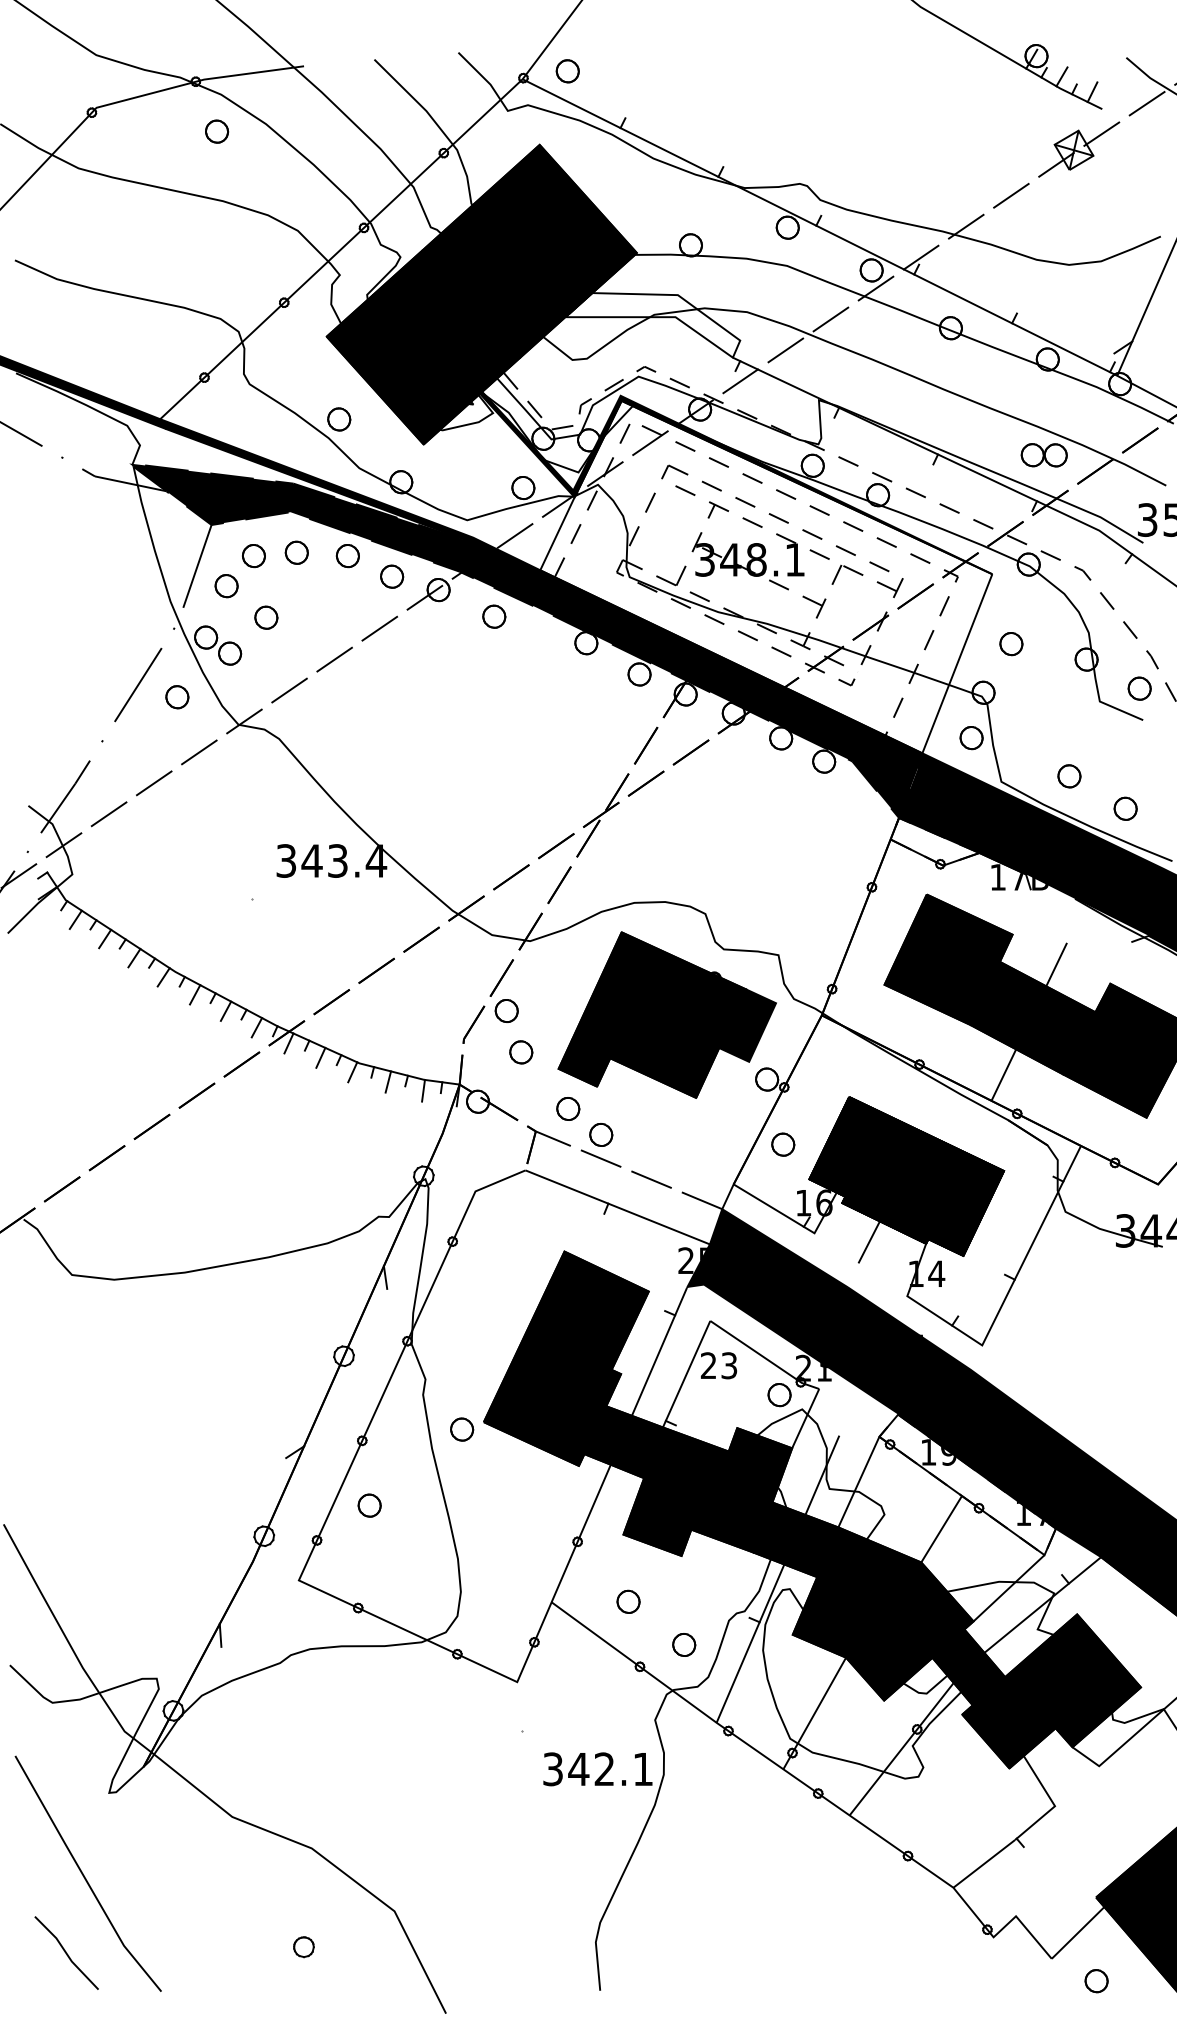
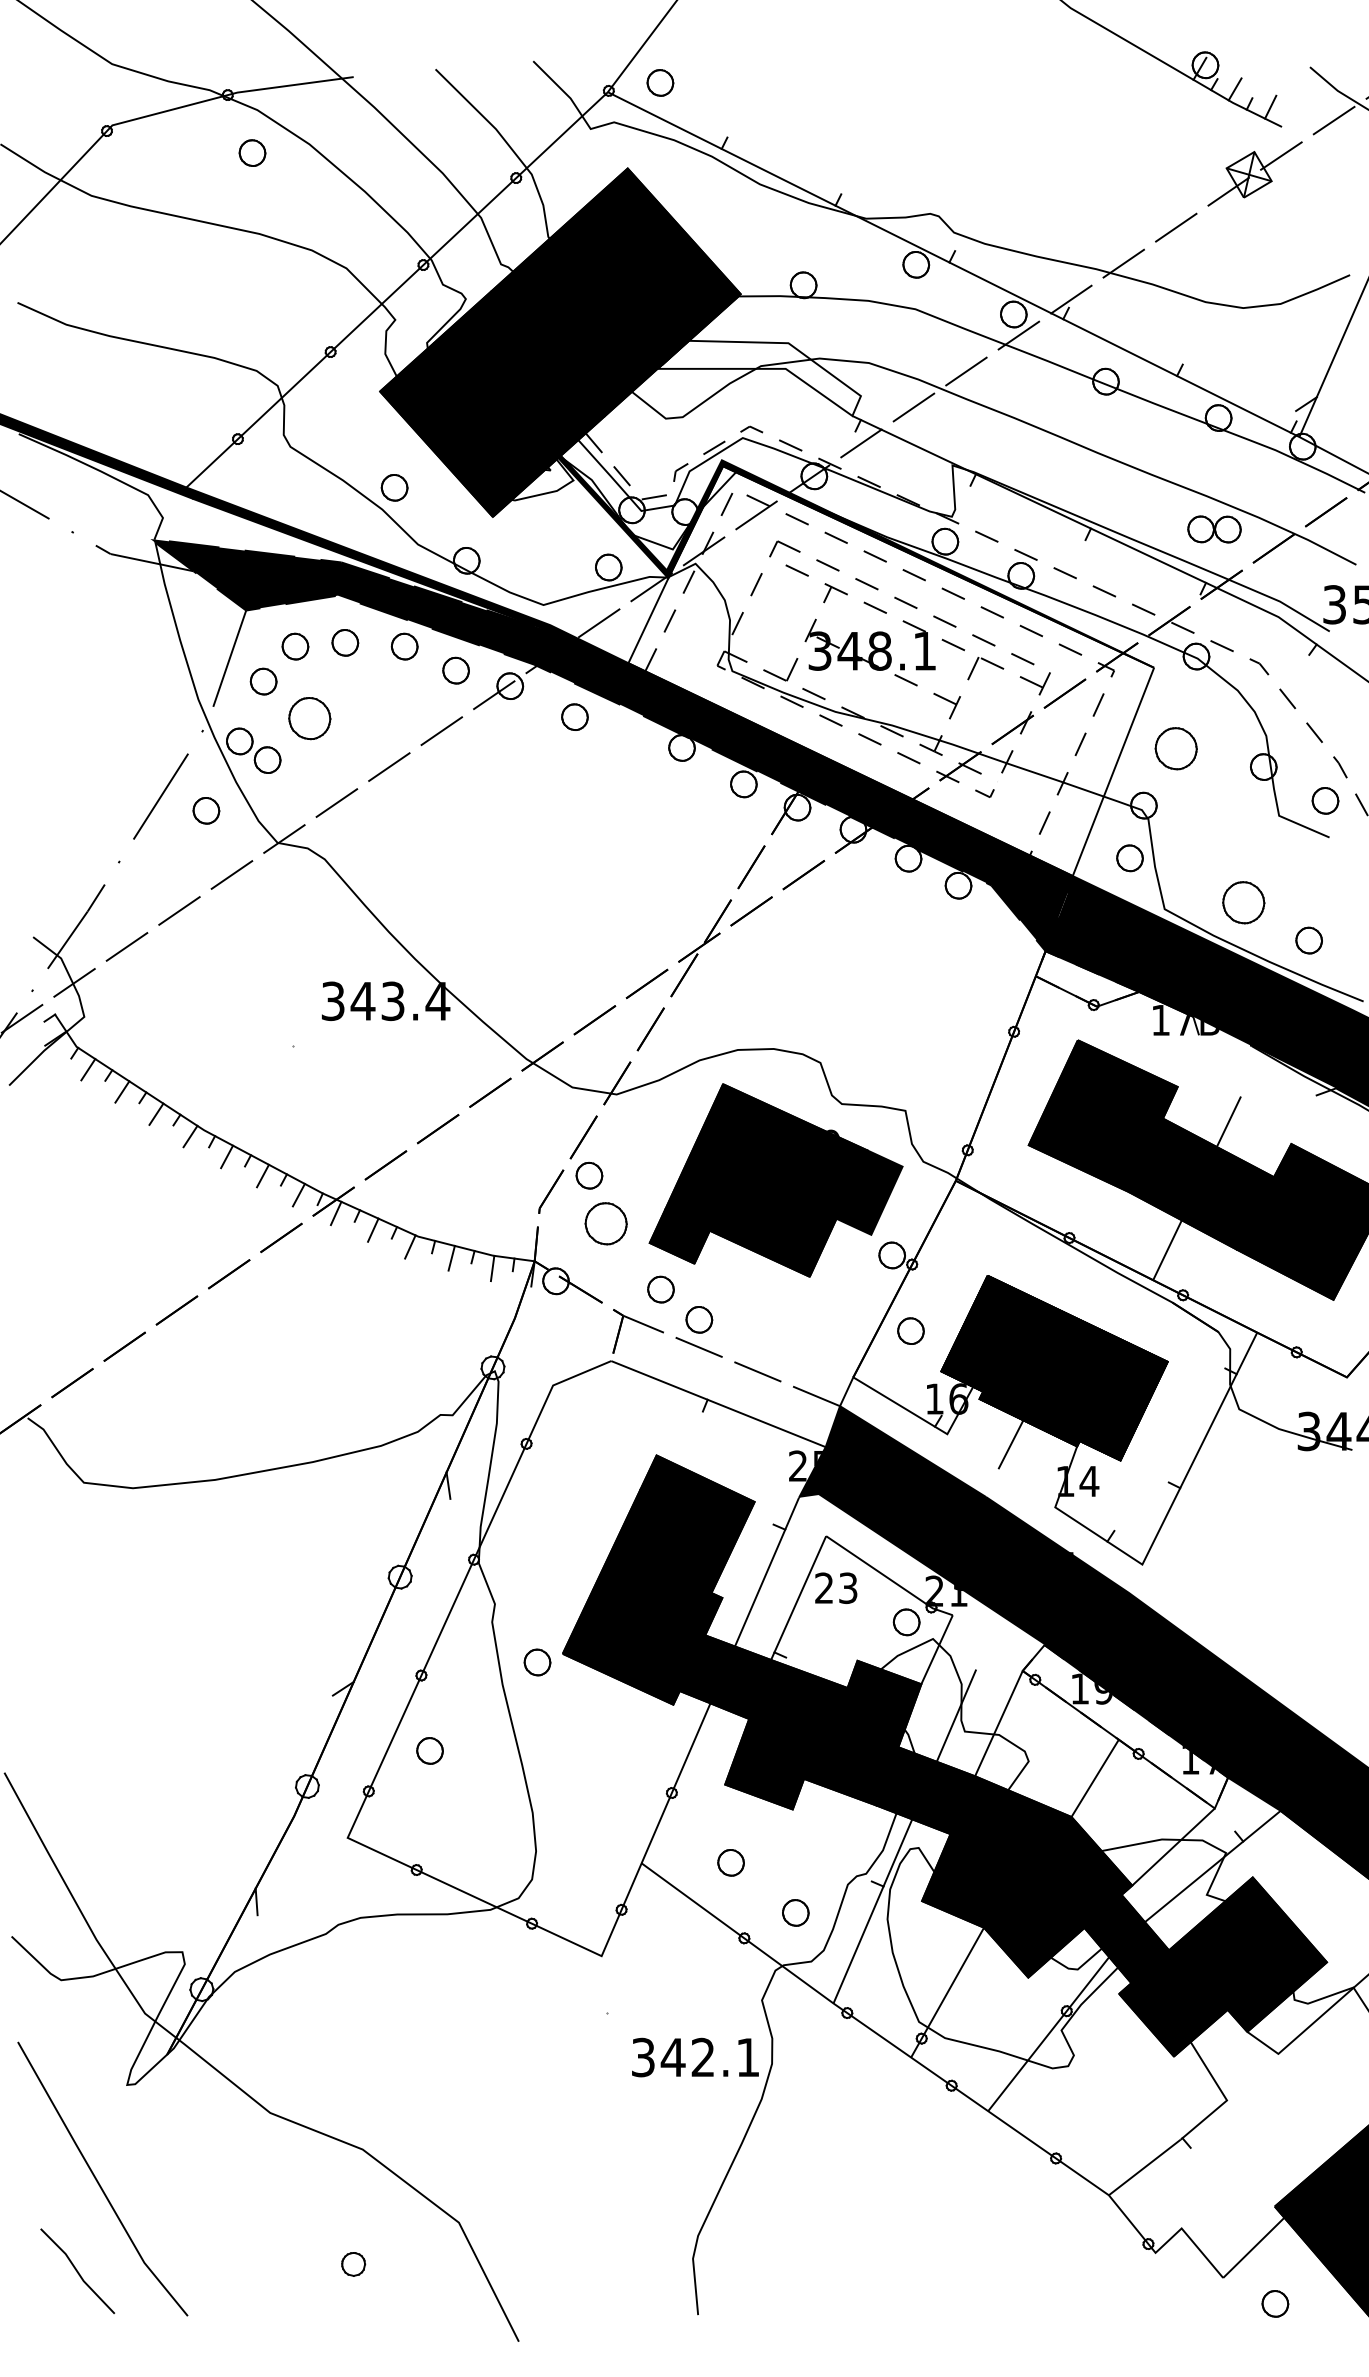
part: (266, 617) -> (310, 718), size x1.6
part: (1011, 644) -> (1176, 749), size x1.6
part: (1069, 776) -> (1243, 903), size x1.6
part: (521, 1052) -> (606, 1223), size x1.6

